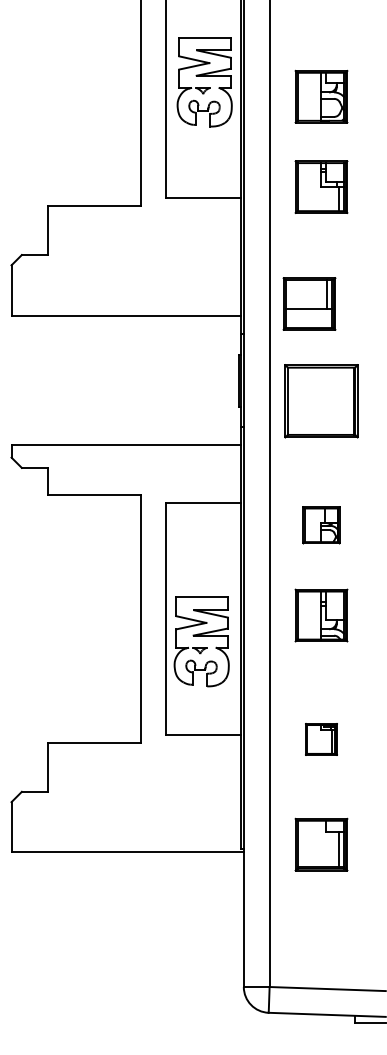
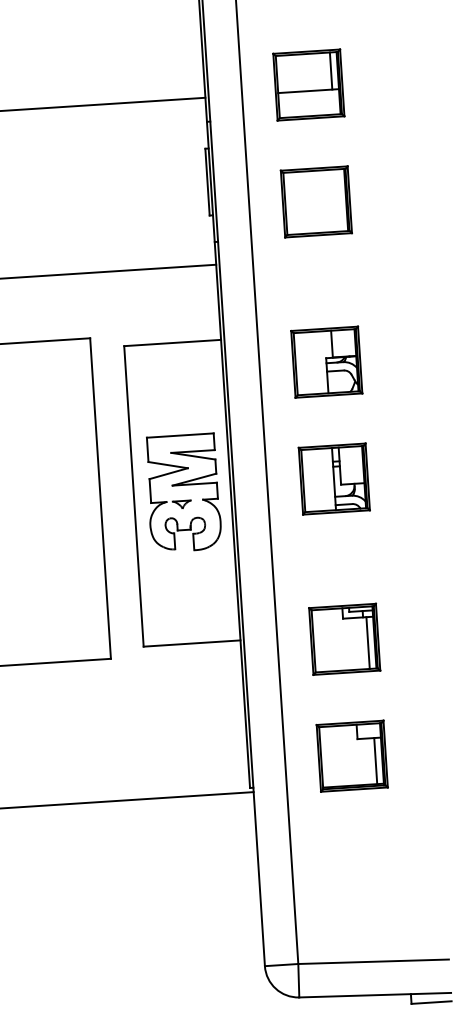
part: (309, 303) -> (308, 84), moved
part: (321, 401) -> (316, 202), size x0.71
part: (321, 525) -> (326, 362), size x1.43
part: (201, 641) -> (183, 492), moved
part: (321, 739) -> (344, 639), size x1.67
part: (321, 844) -> (352, 755), moved

